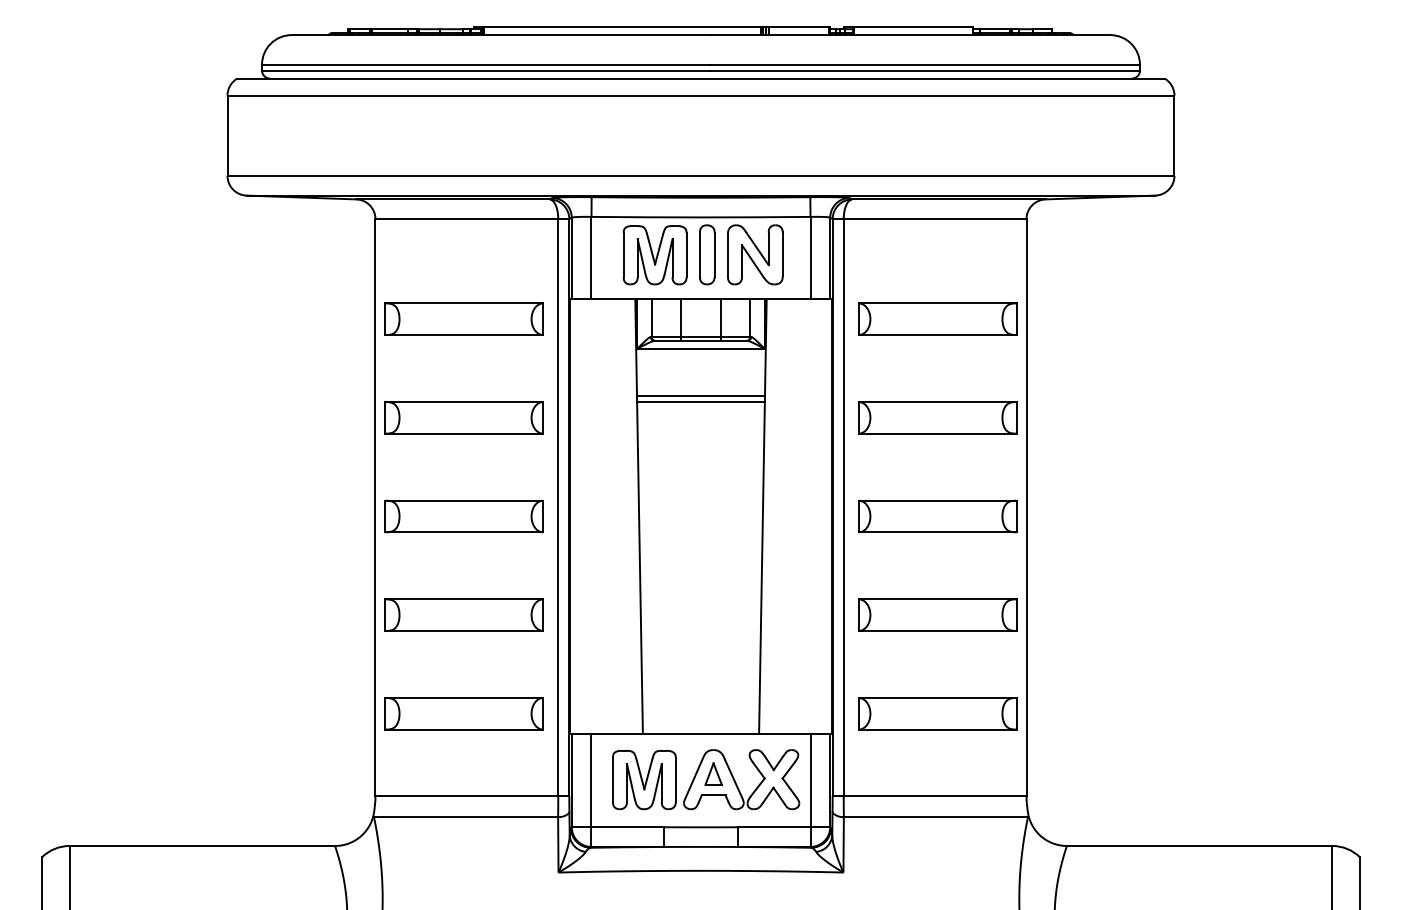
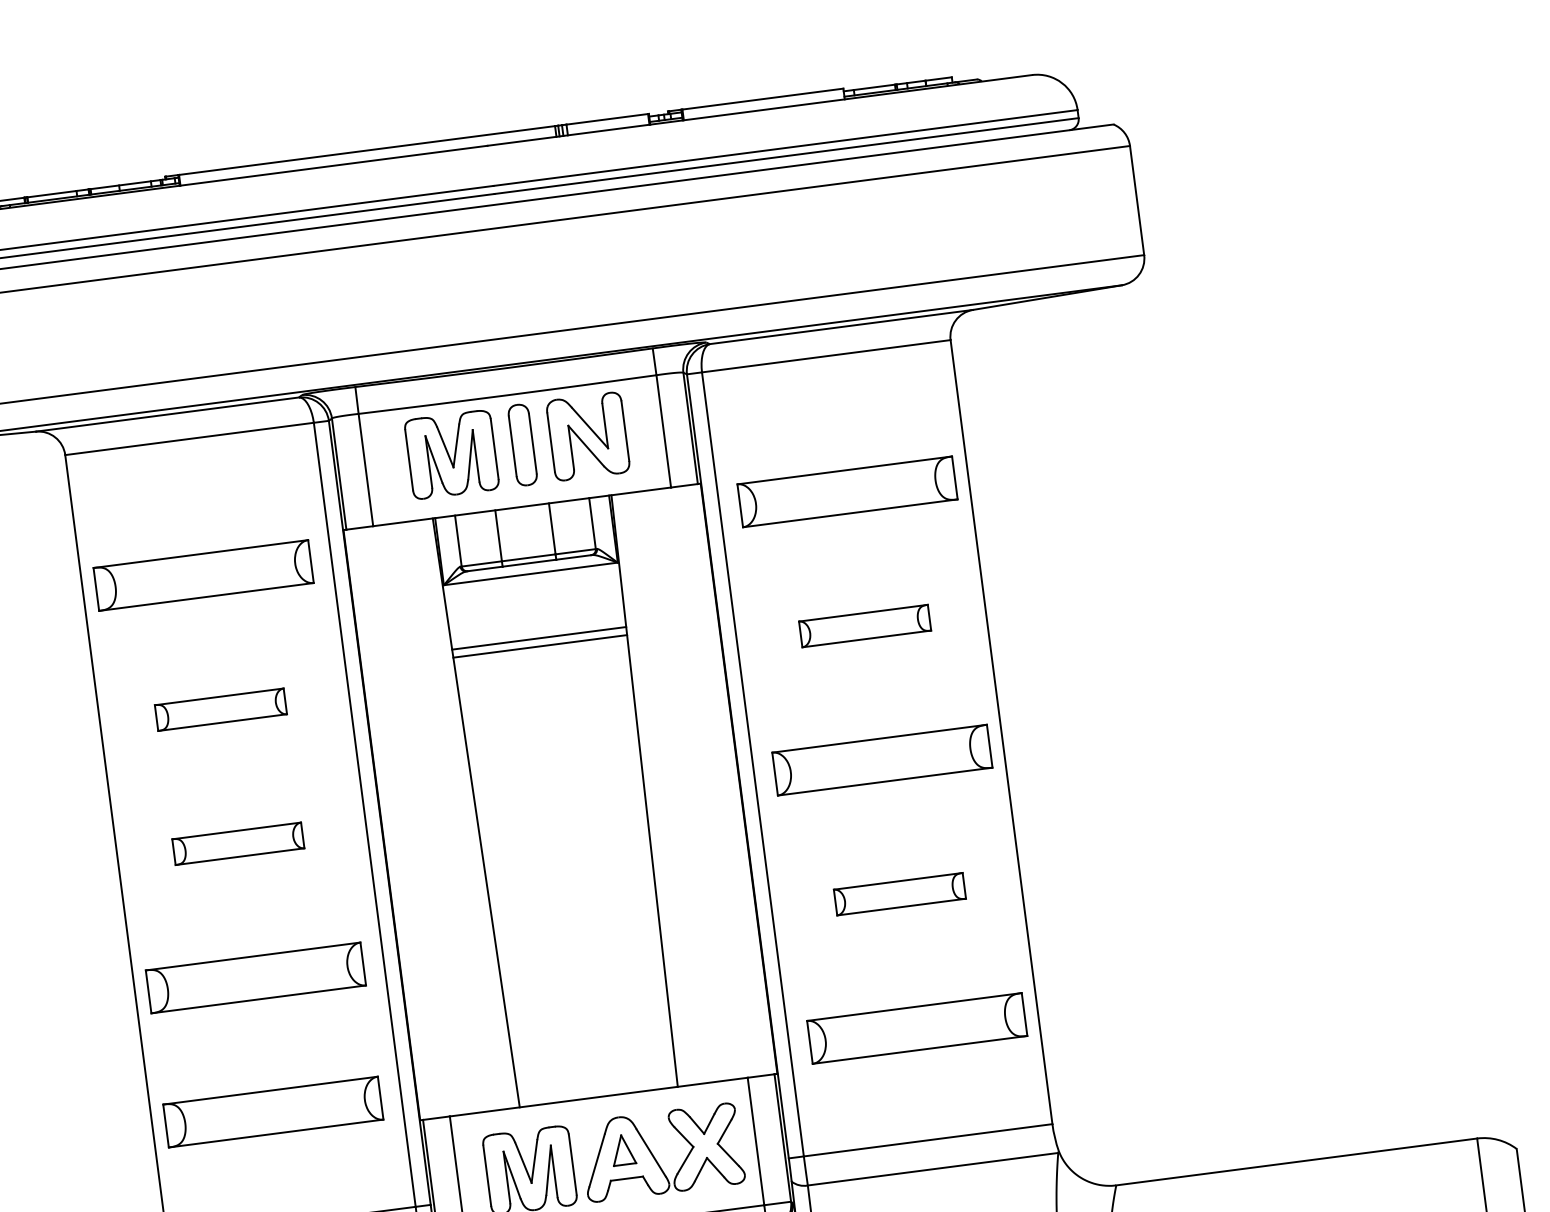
part: (463, 417) -> (220, 709), size x0.6
part: (937, 417) -> (864, 625), size x0.6
part: (463, 516) -> (237, 843), size x0.6
part: (937, 614) -> (899, 893), size x0.6

